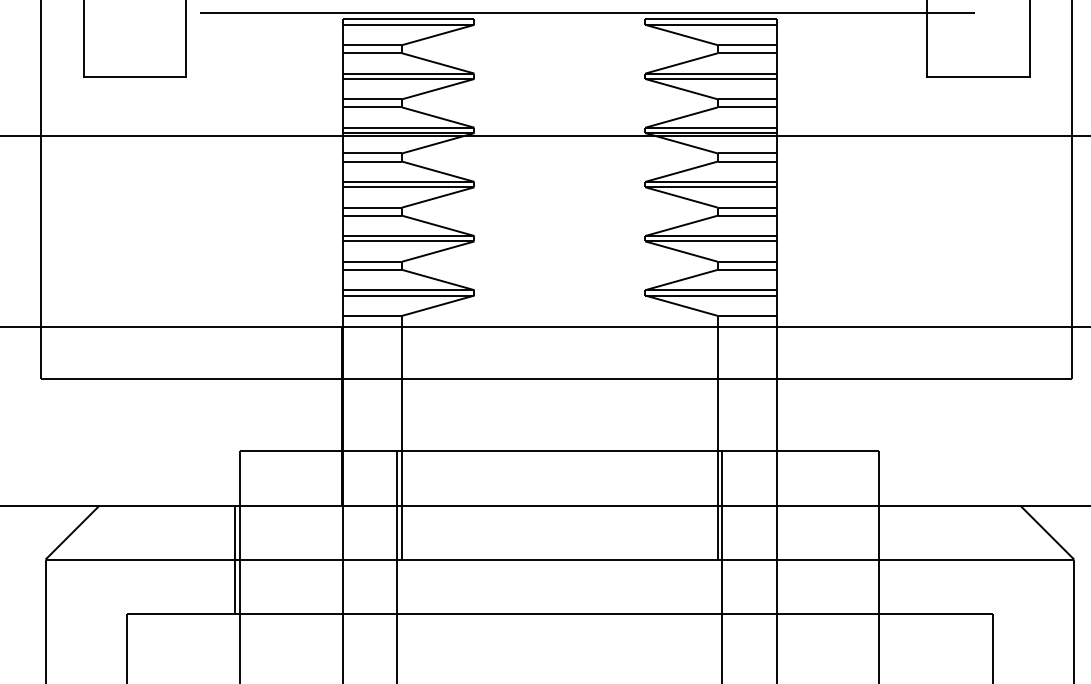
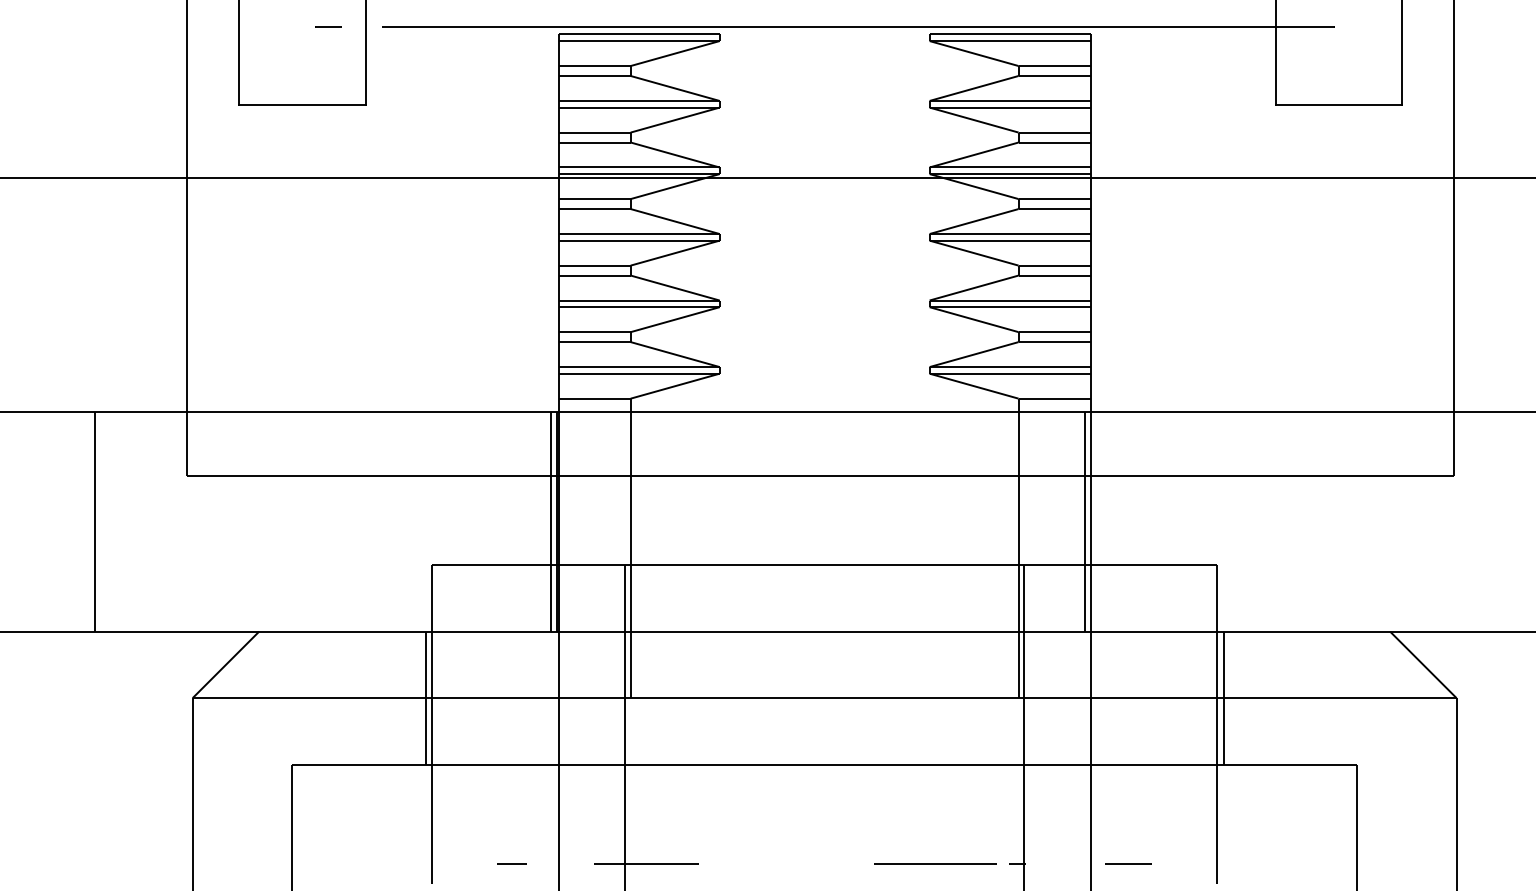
line: (156, 12) -> (328, 26), added
line: (336, 415) -> (550, 521), added
line: (771, 415) -> (1084, 521), added
line: (884, 559) -> (1223, 697), added

